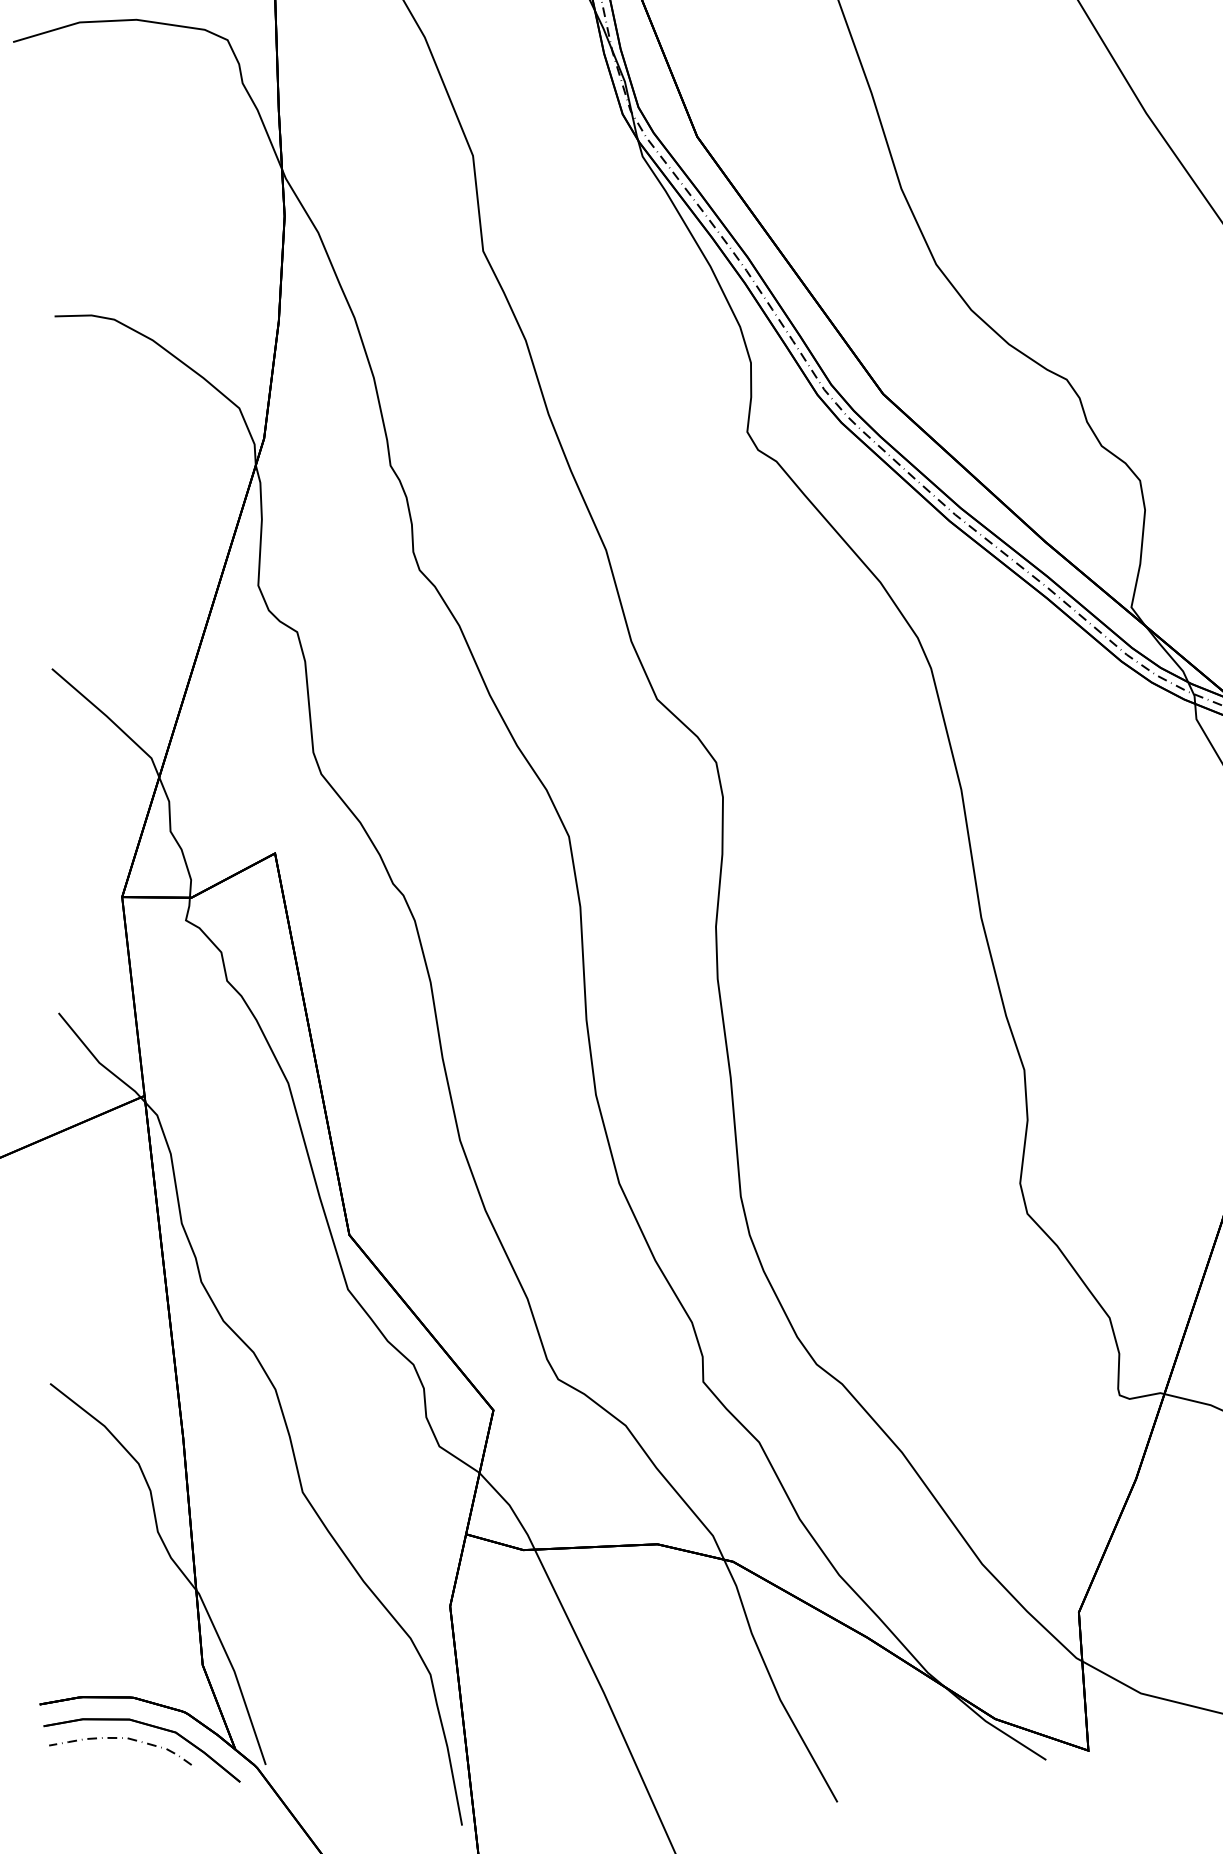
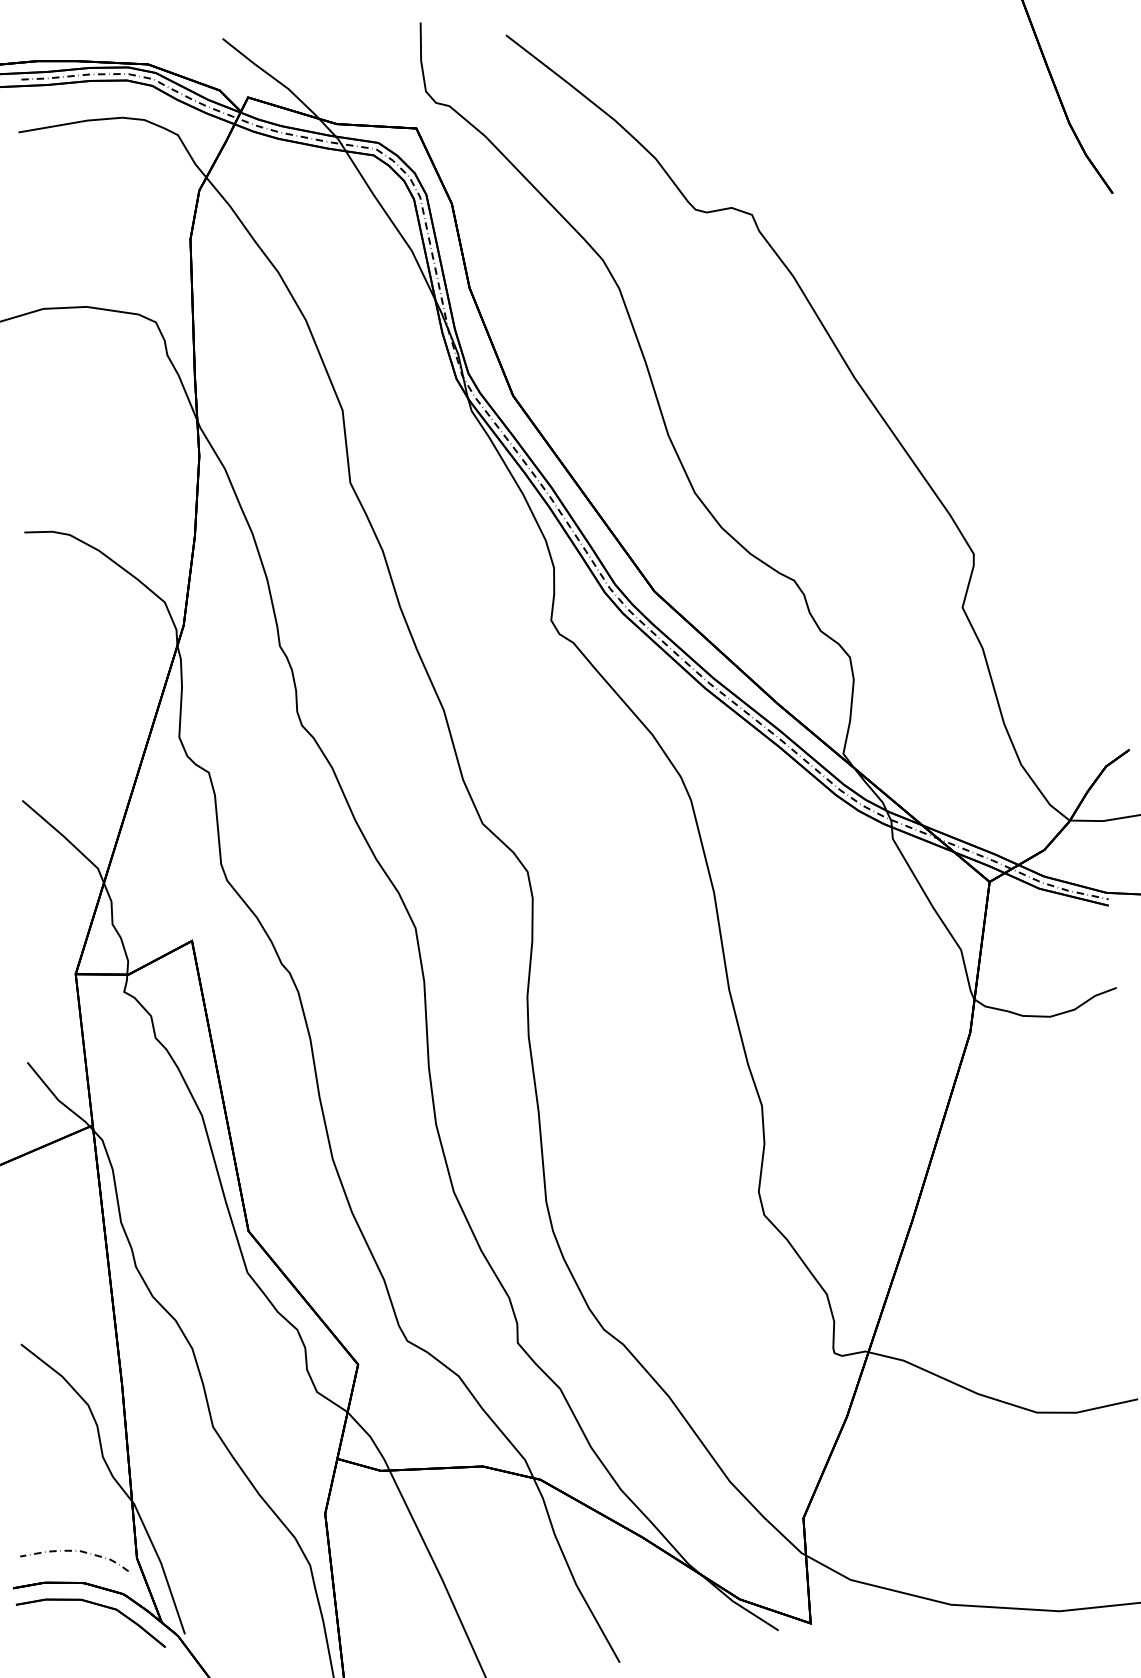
curve: (121, 1738) -> (75, 1551), moved

